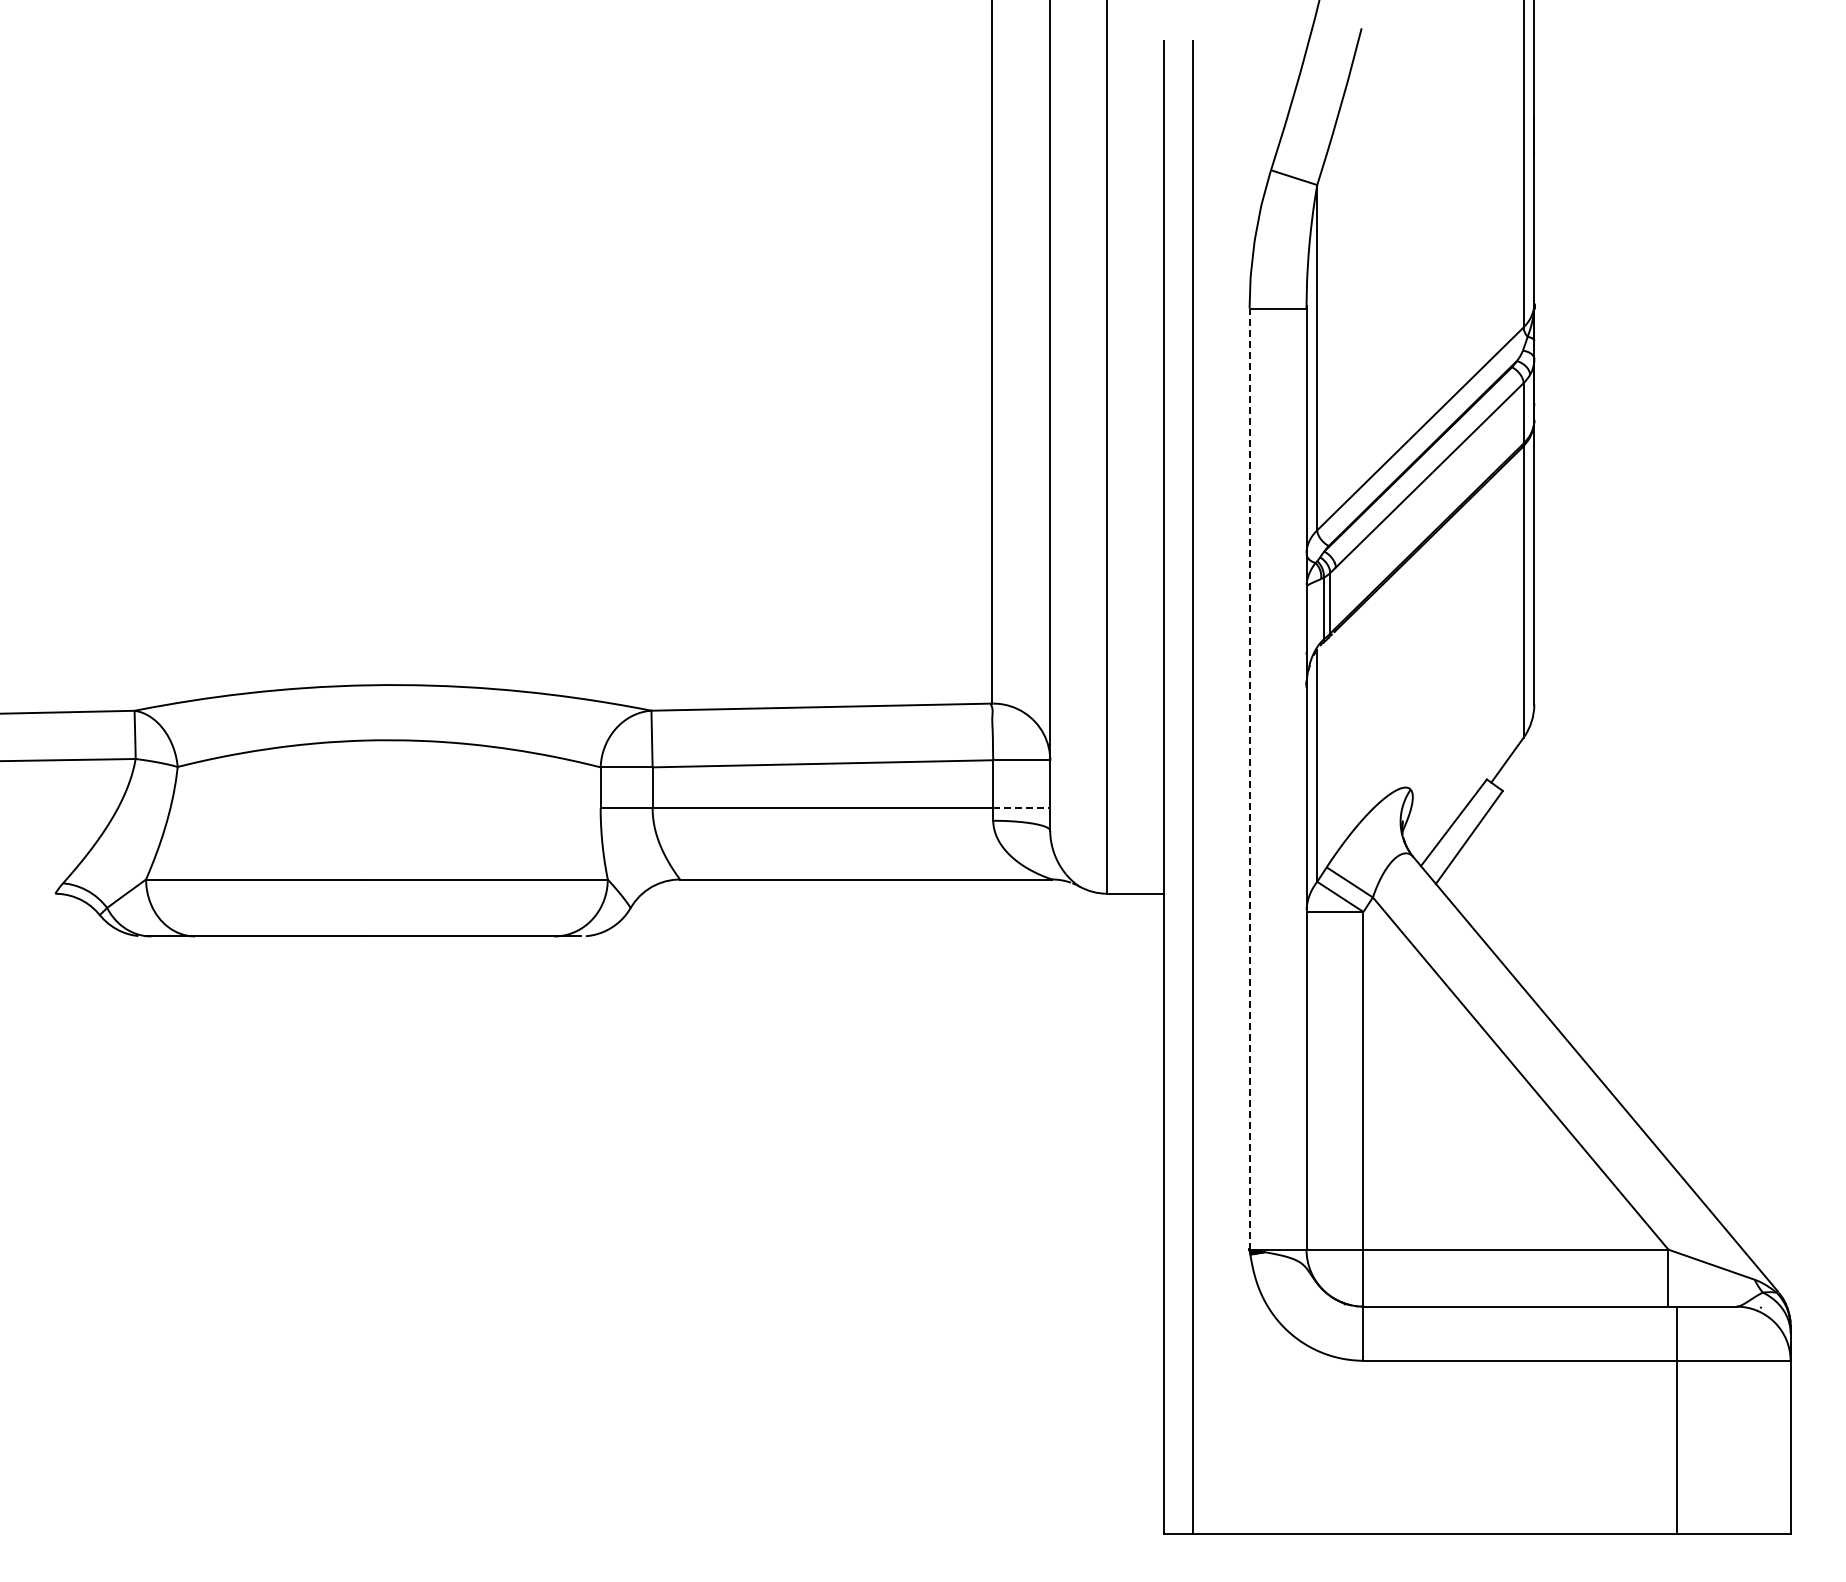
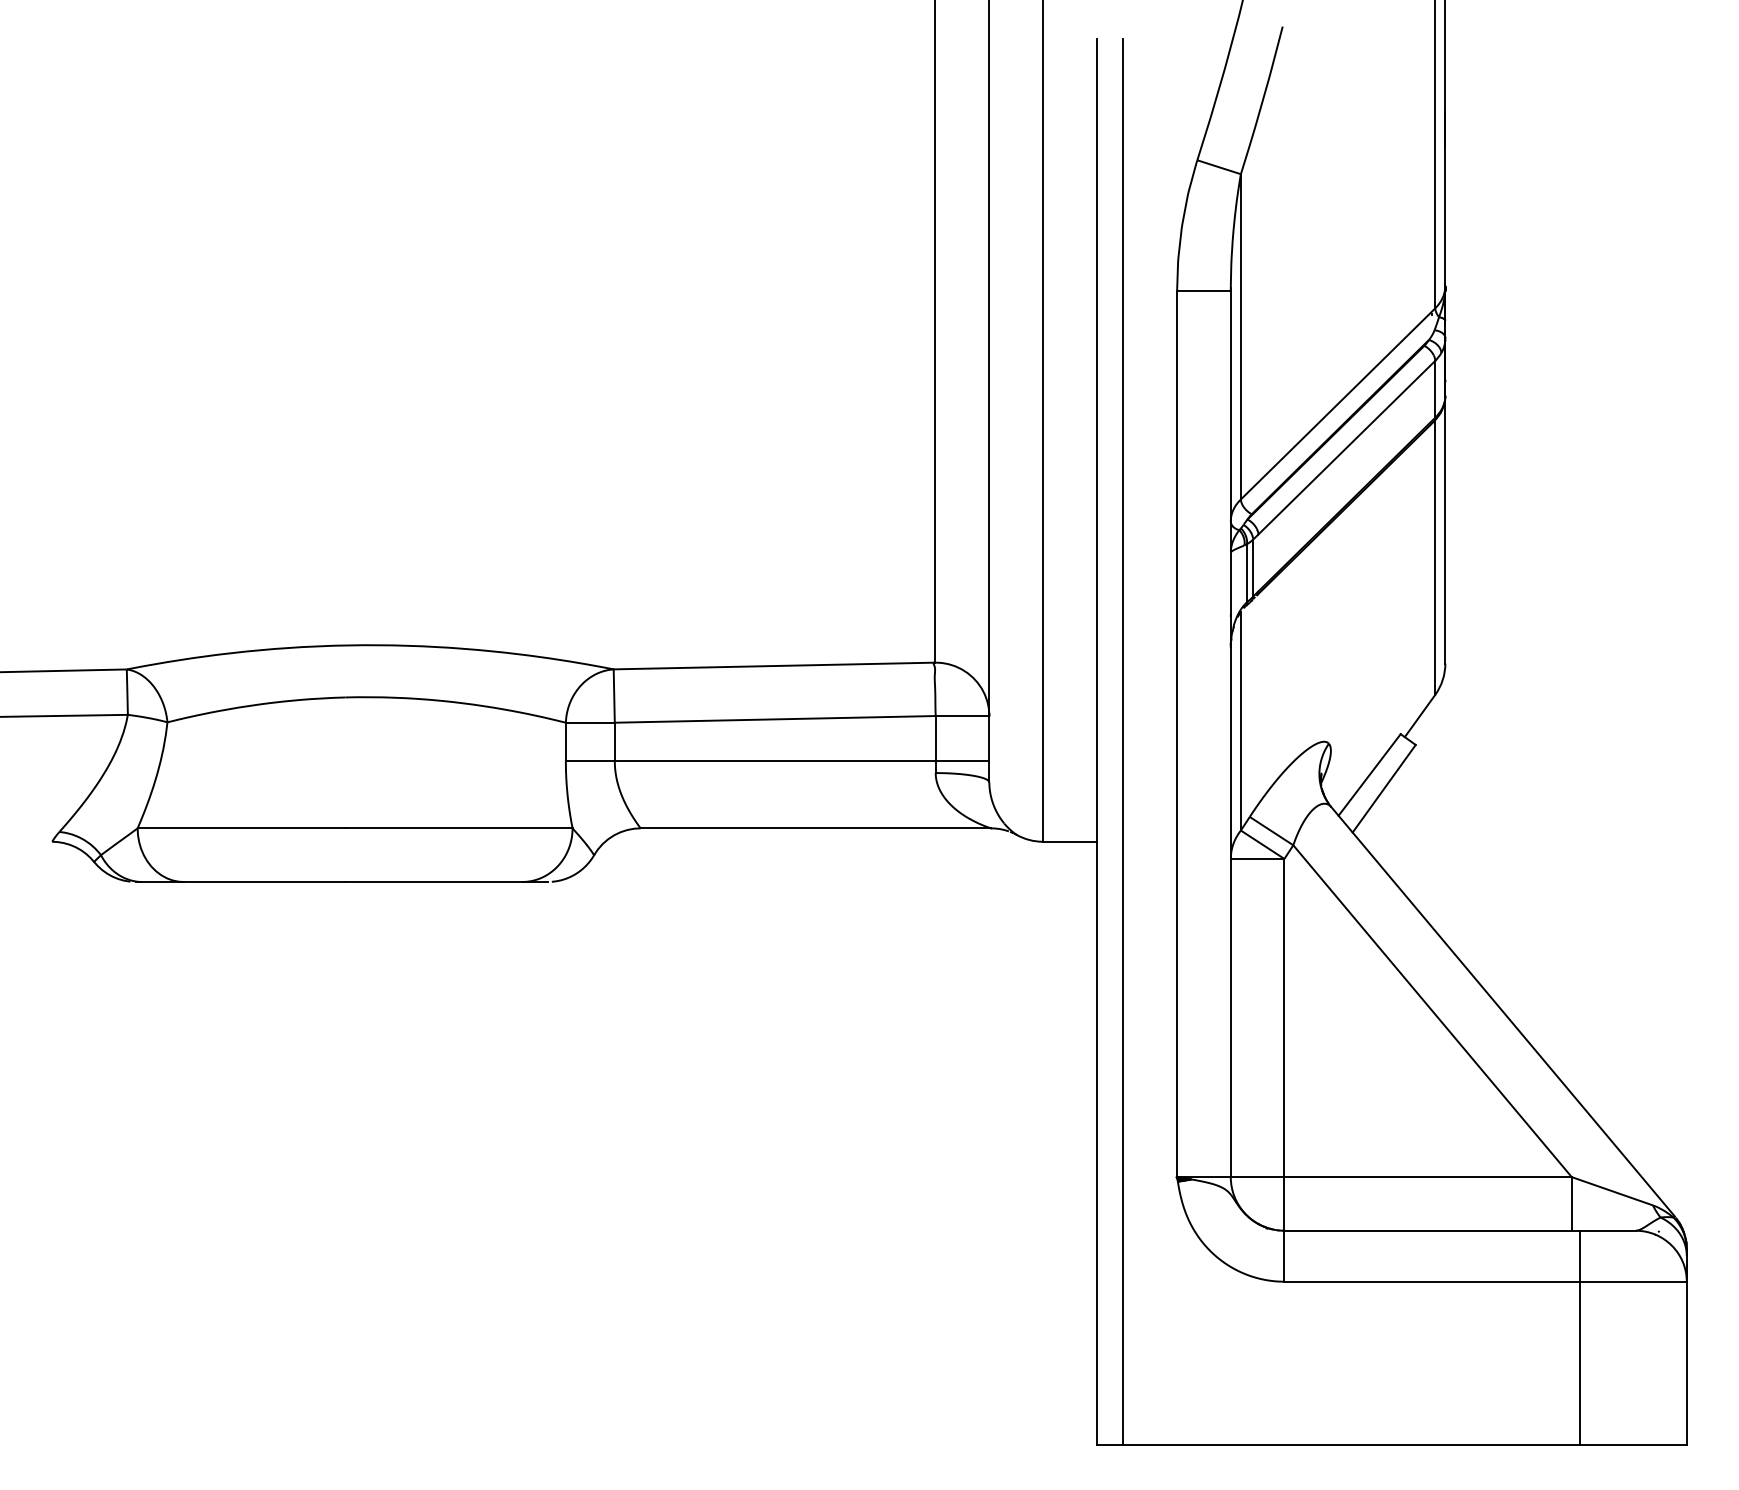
line: (1249, 778) -> (1177, 733), dashed -> solid
line: (1022, 808) -> (963, 761), dashed -> solid

